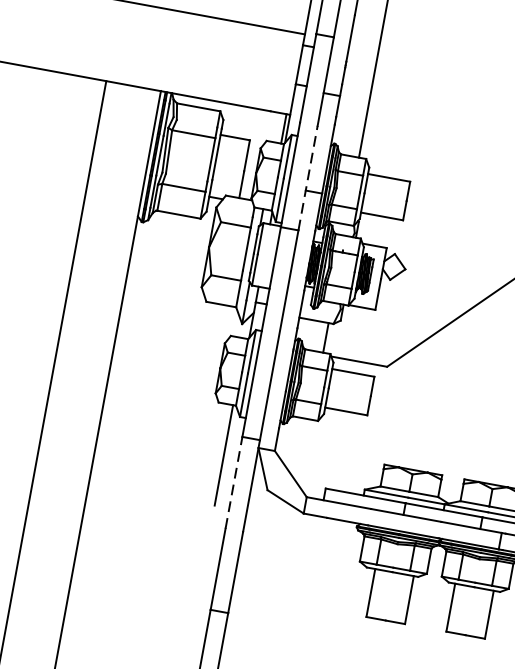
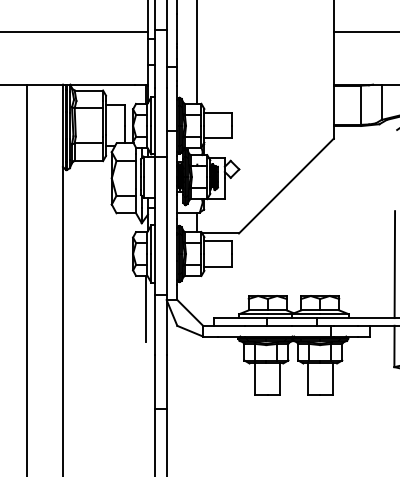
line: (307, 177) -> (166, 122), dashed -> solid
line: (234, 481) -> (155, 324), dashed -> solid

